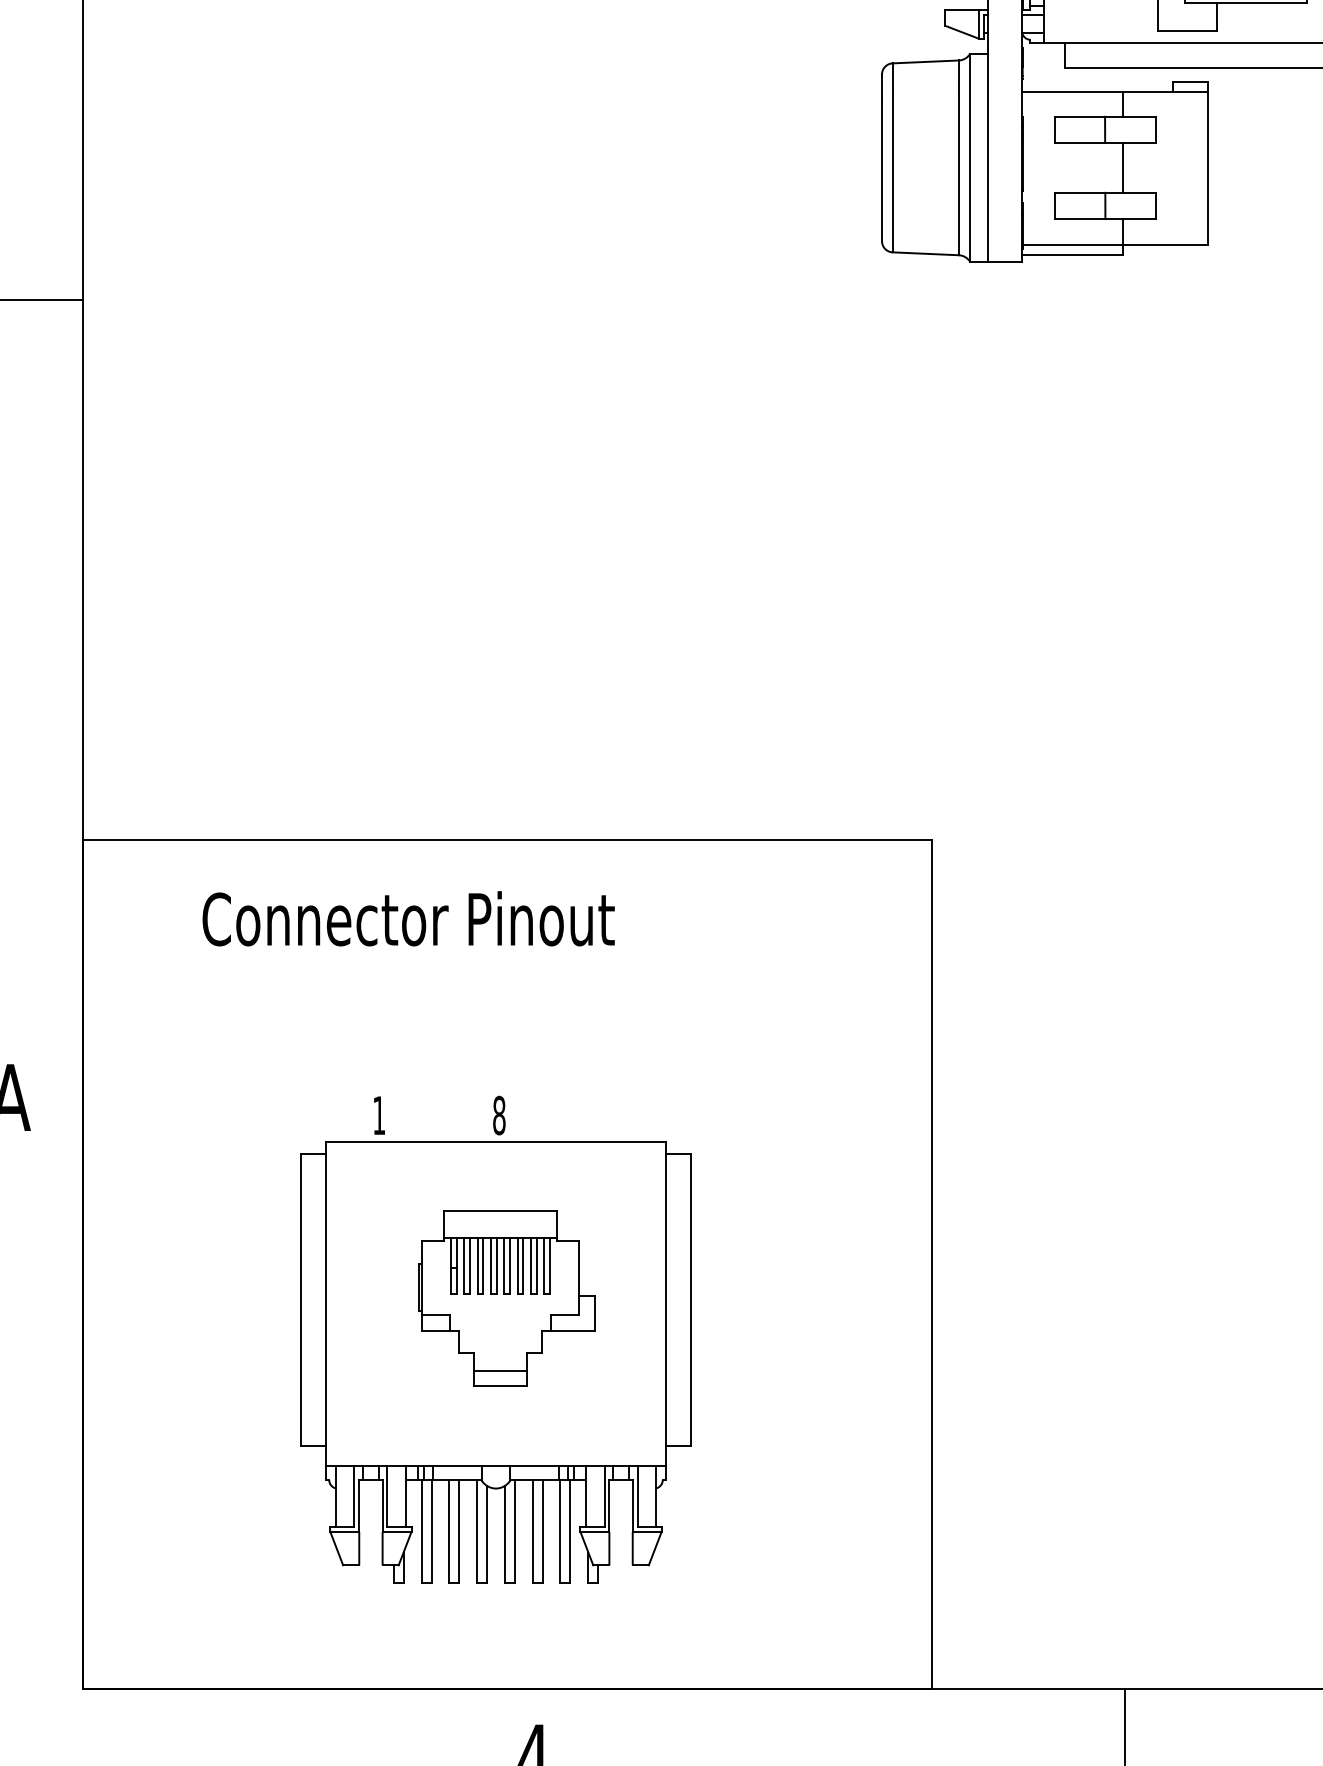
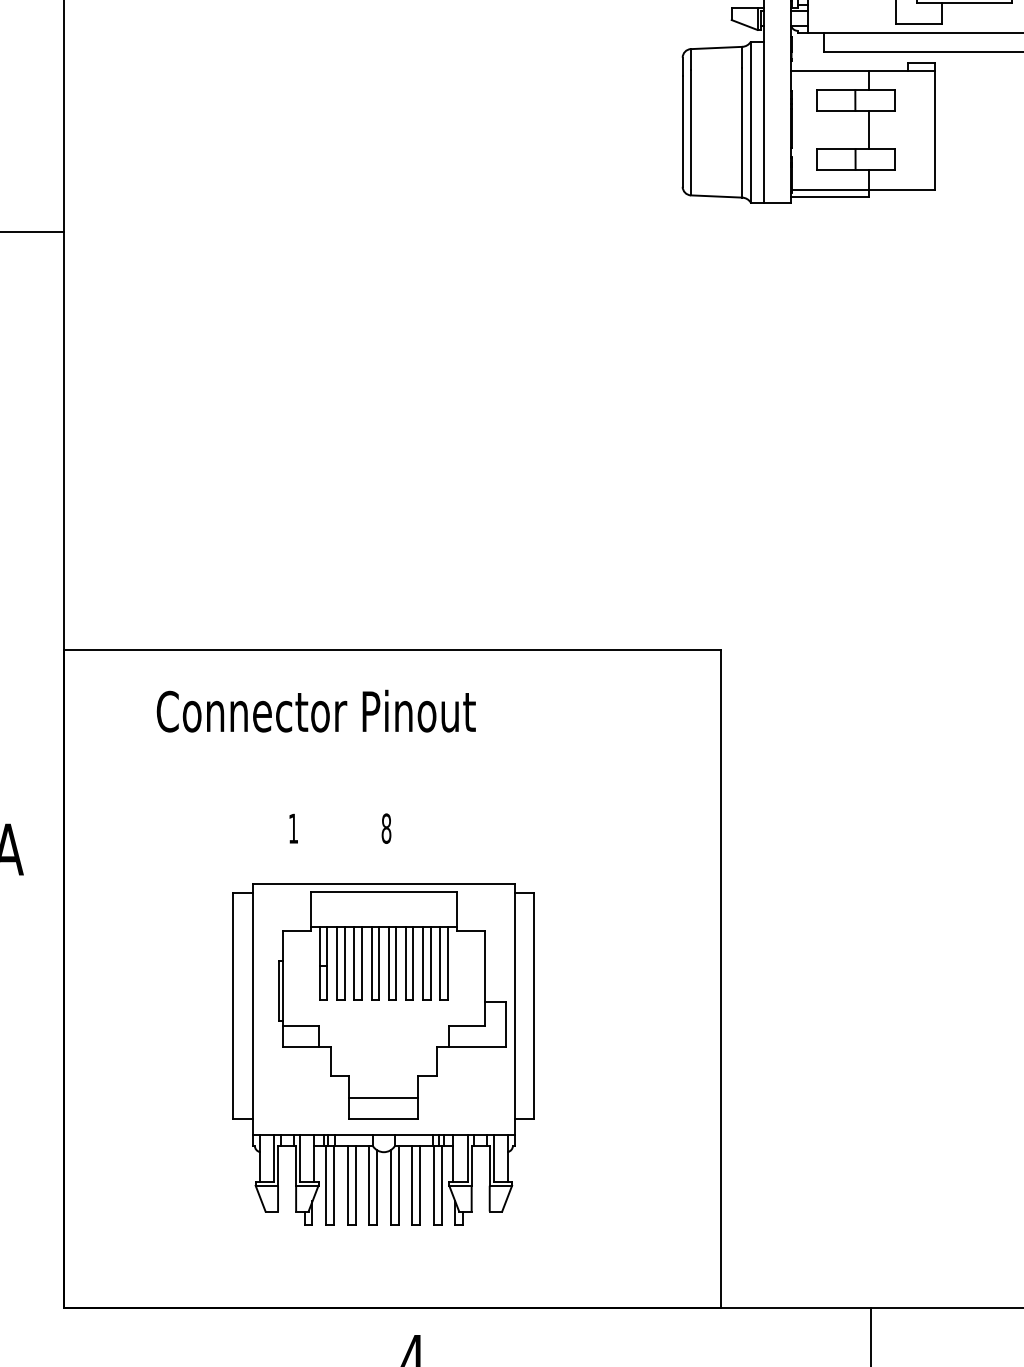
text: (439, 1115) -> (340, 828), moved
part: (506, 1298) -> (392, 1005), size x1.67

